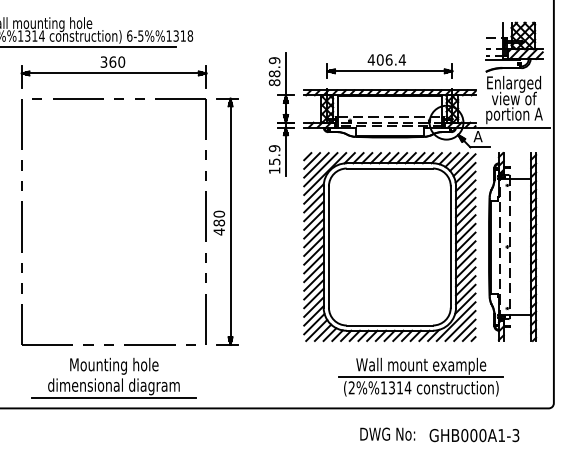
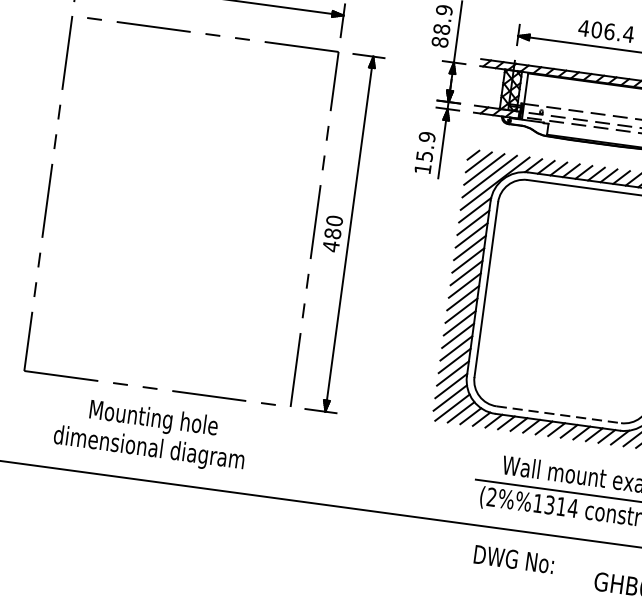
line: (390, 325) -> (559, 414), solid -> dashed
line: (114, 397) -> (147, 464), removed
text: (387, 433) -> (513, 558), moved

